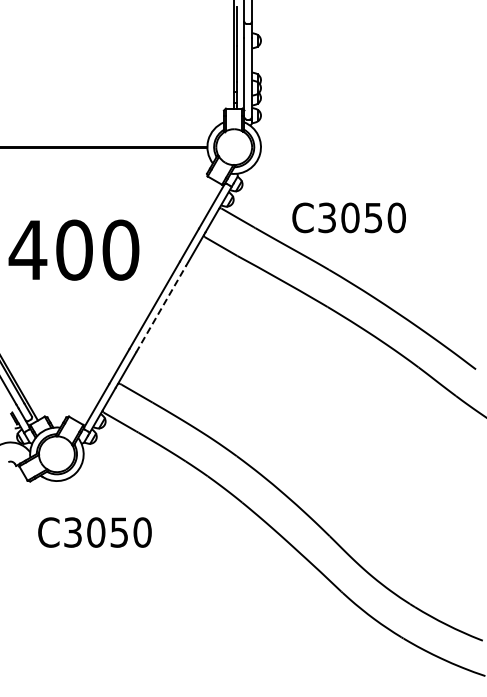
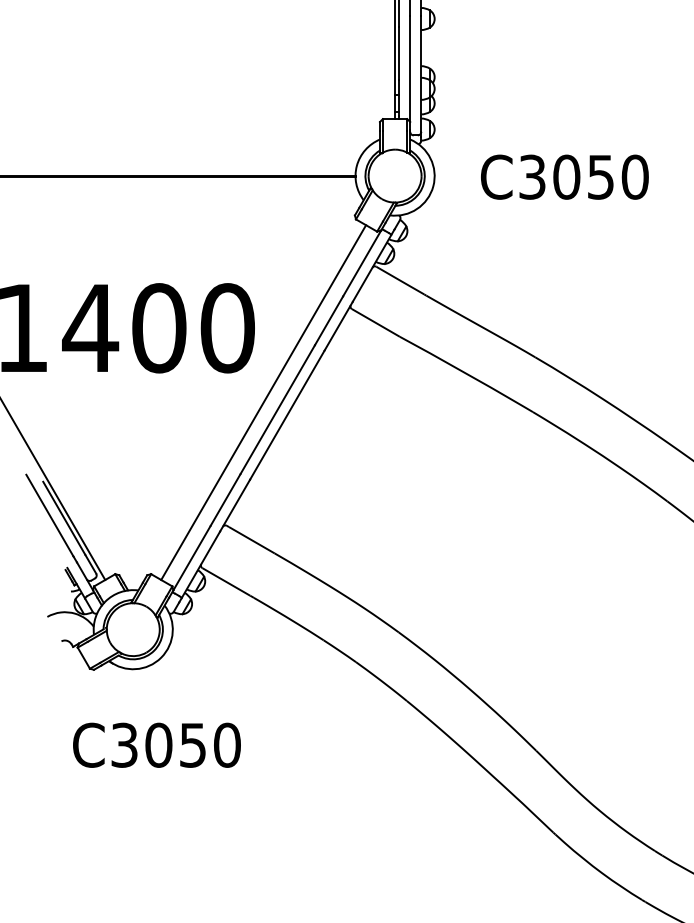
text: (348, 217) -> (563, 176), moved
line: (144, 300) -> (262, 402), added
line: (161, 308) -> (287, 414), dashed -> solid
text: (94, 532) -> (156, 745), moved

